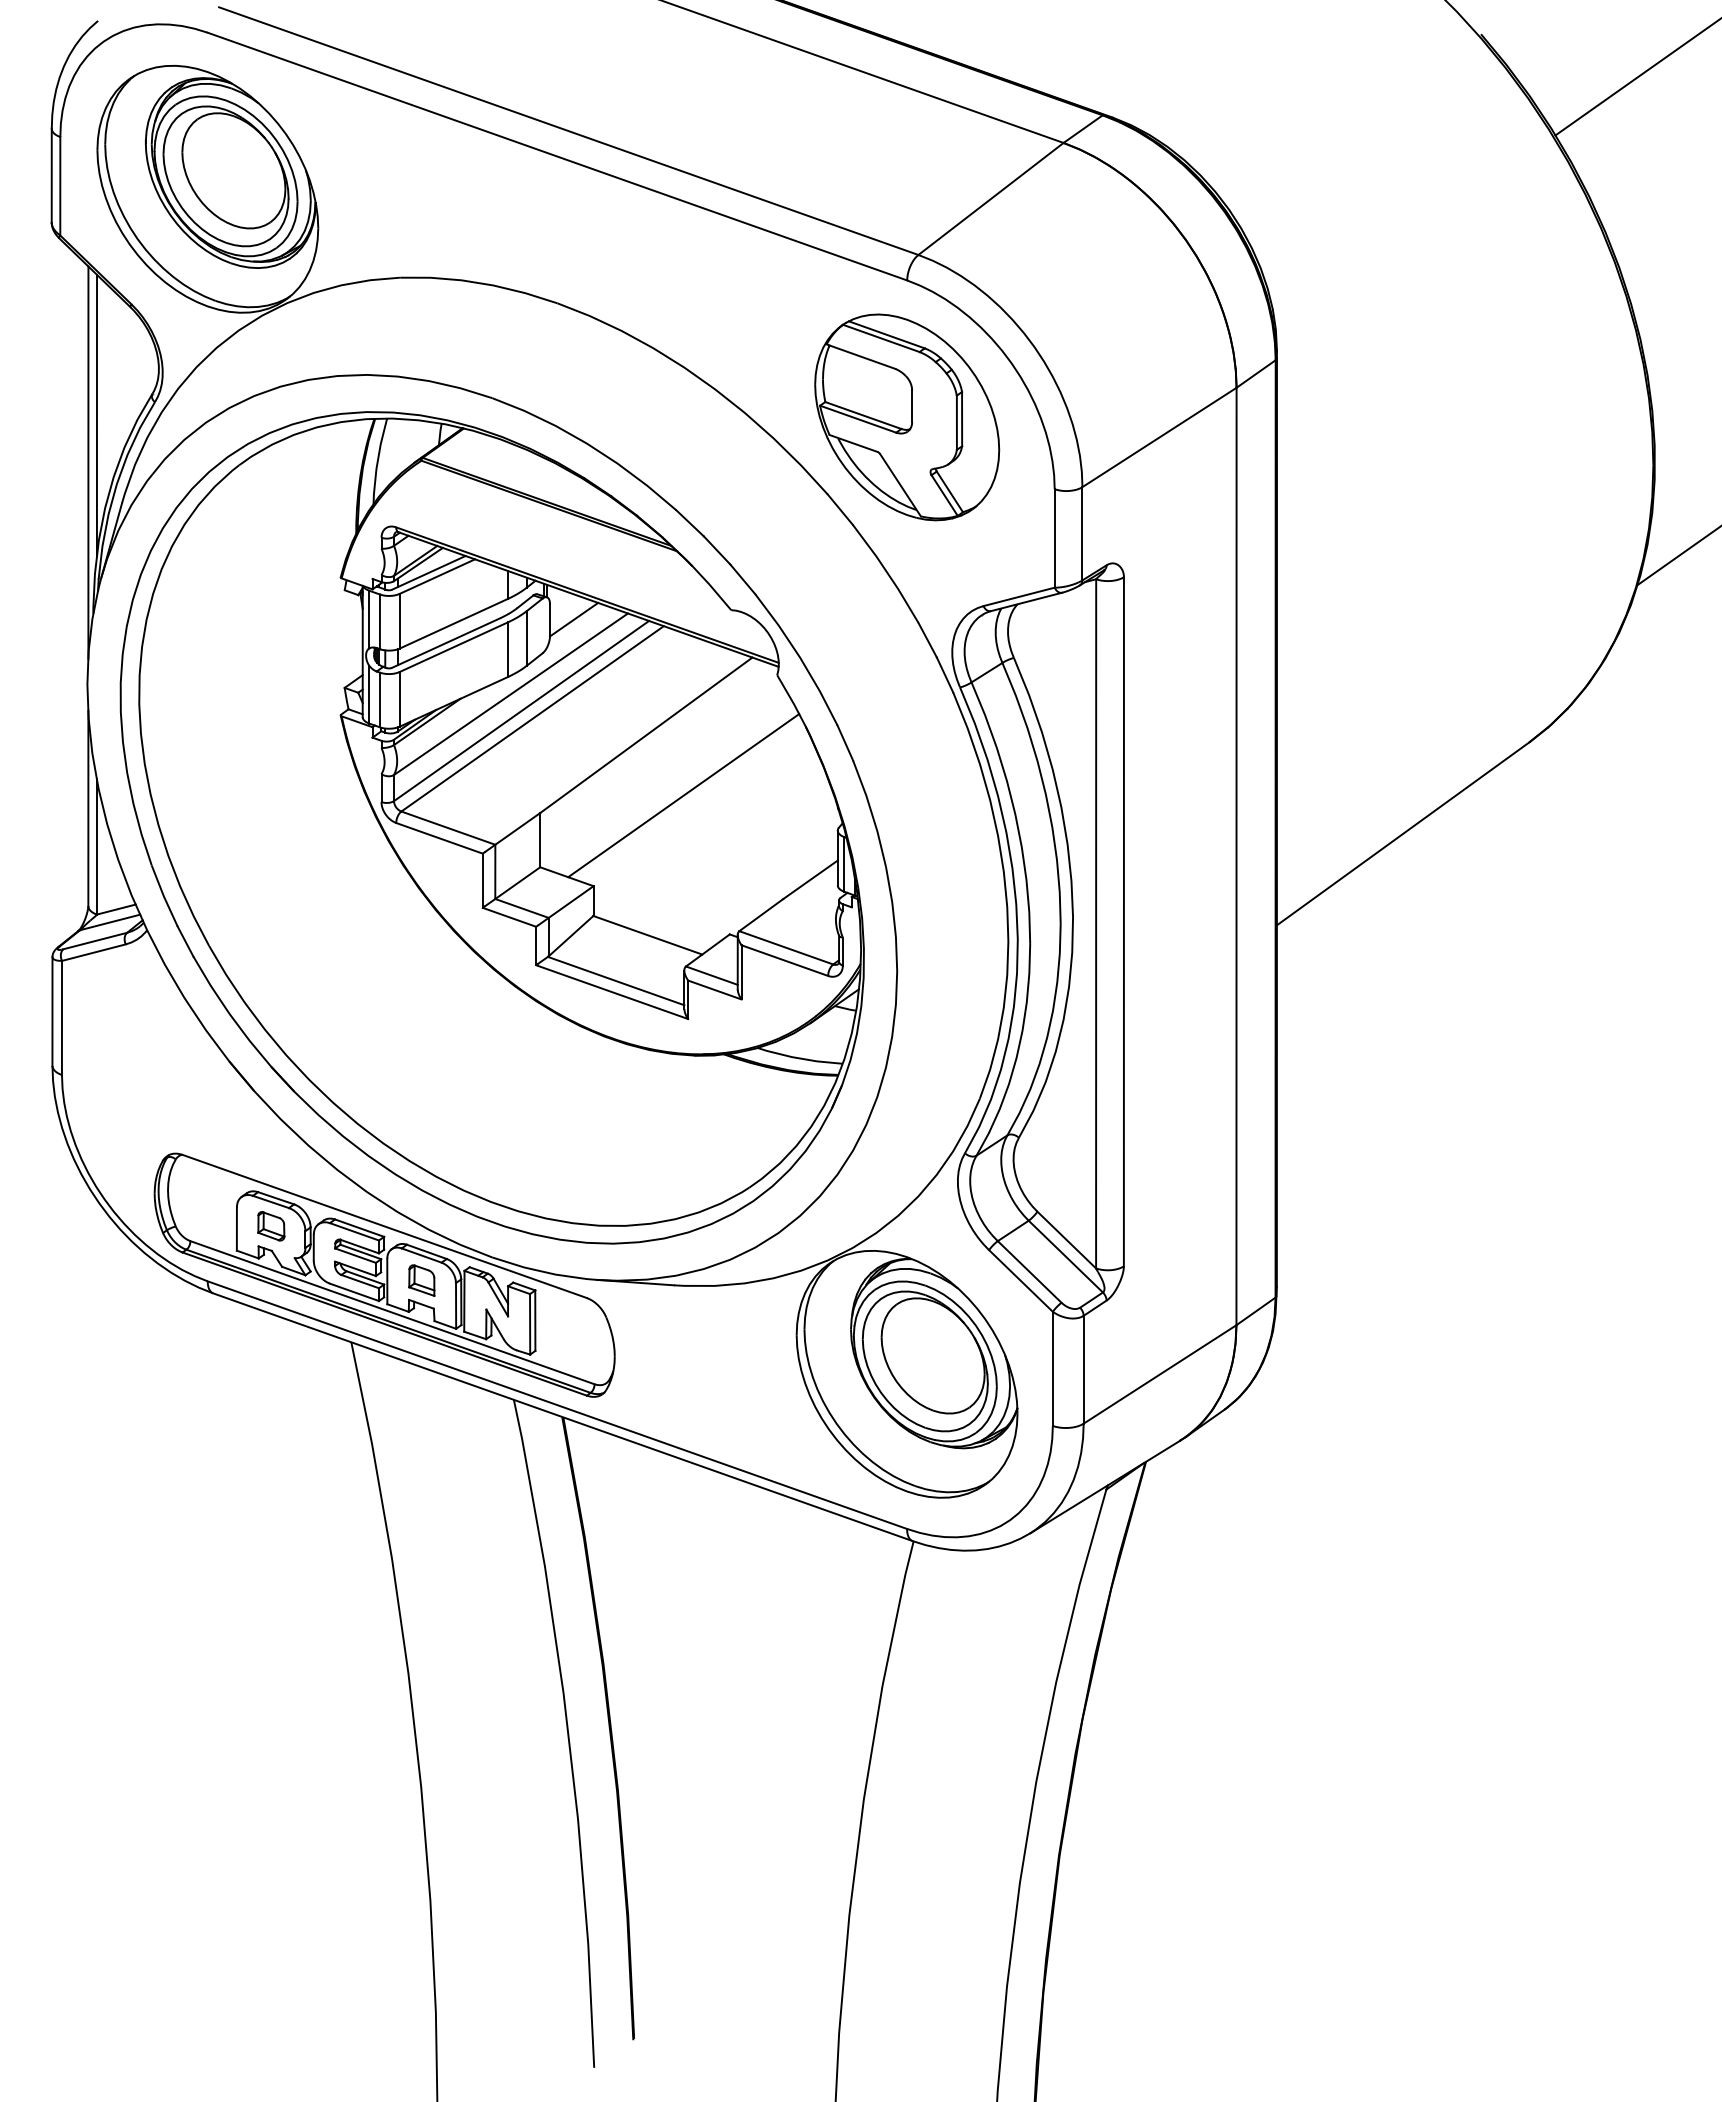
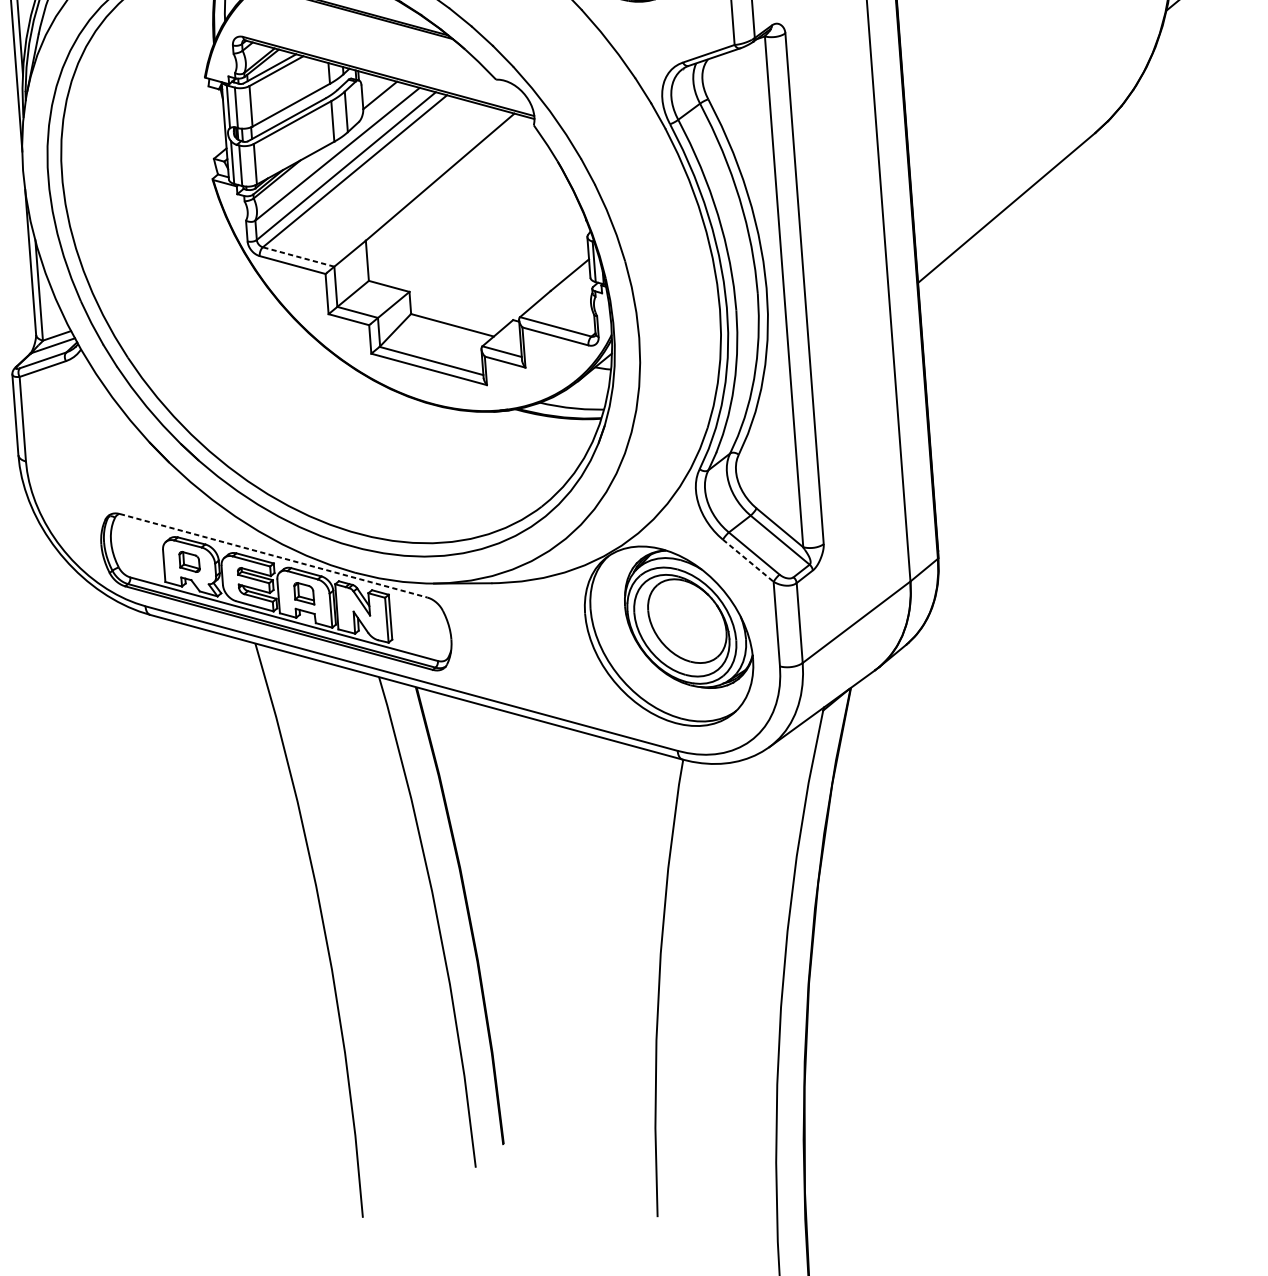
line: (683, 795) -> (471, 219), removed
line: (448, 828) -> (298, 257), solid -> dashed
line: (385, 1226) -> (274, 555), solid -> dashed
line: (1021, 1281) -> (748, 561), solid -> dashed

